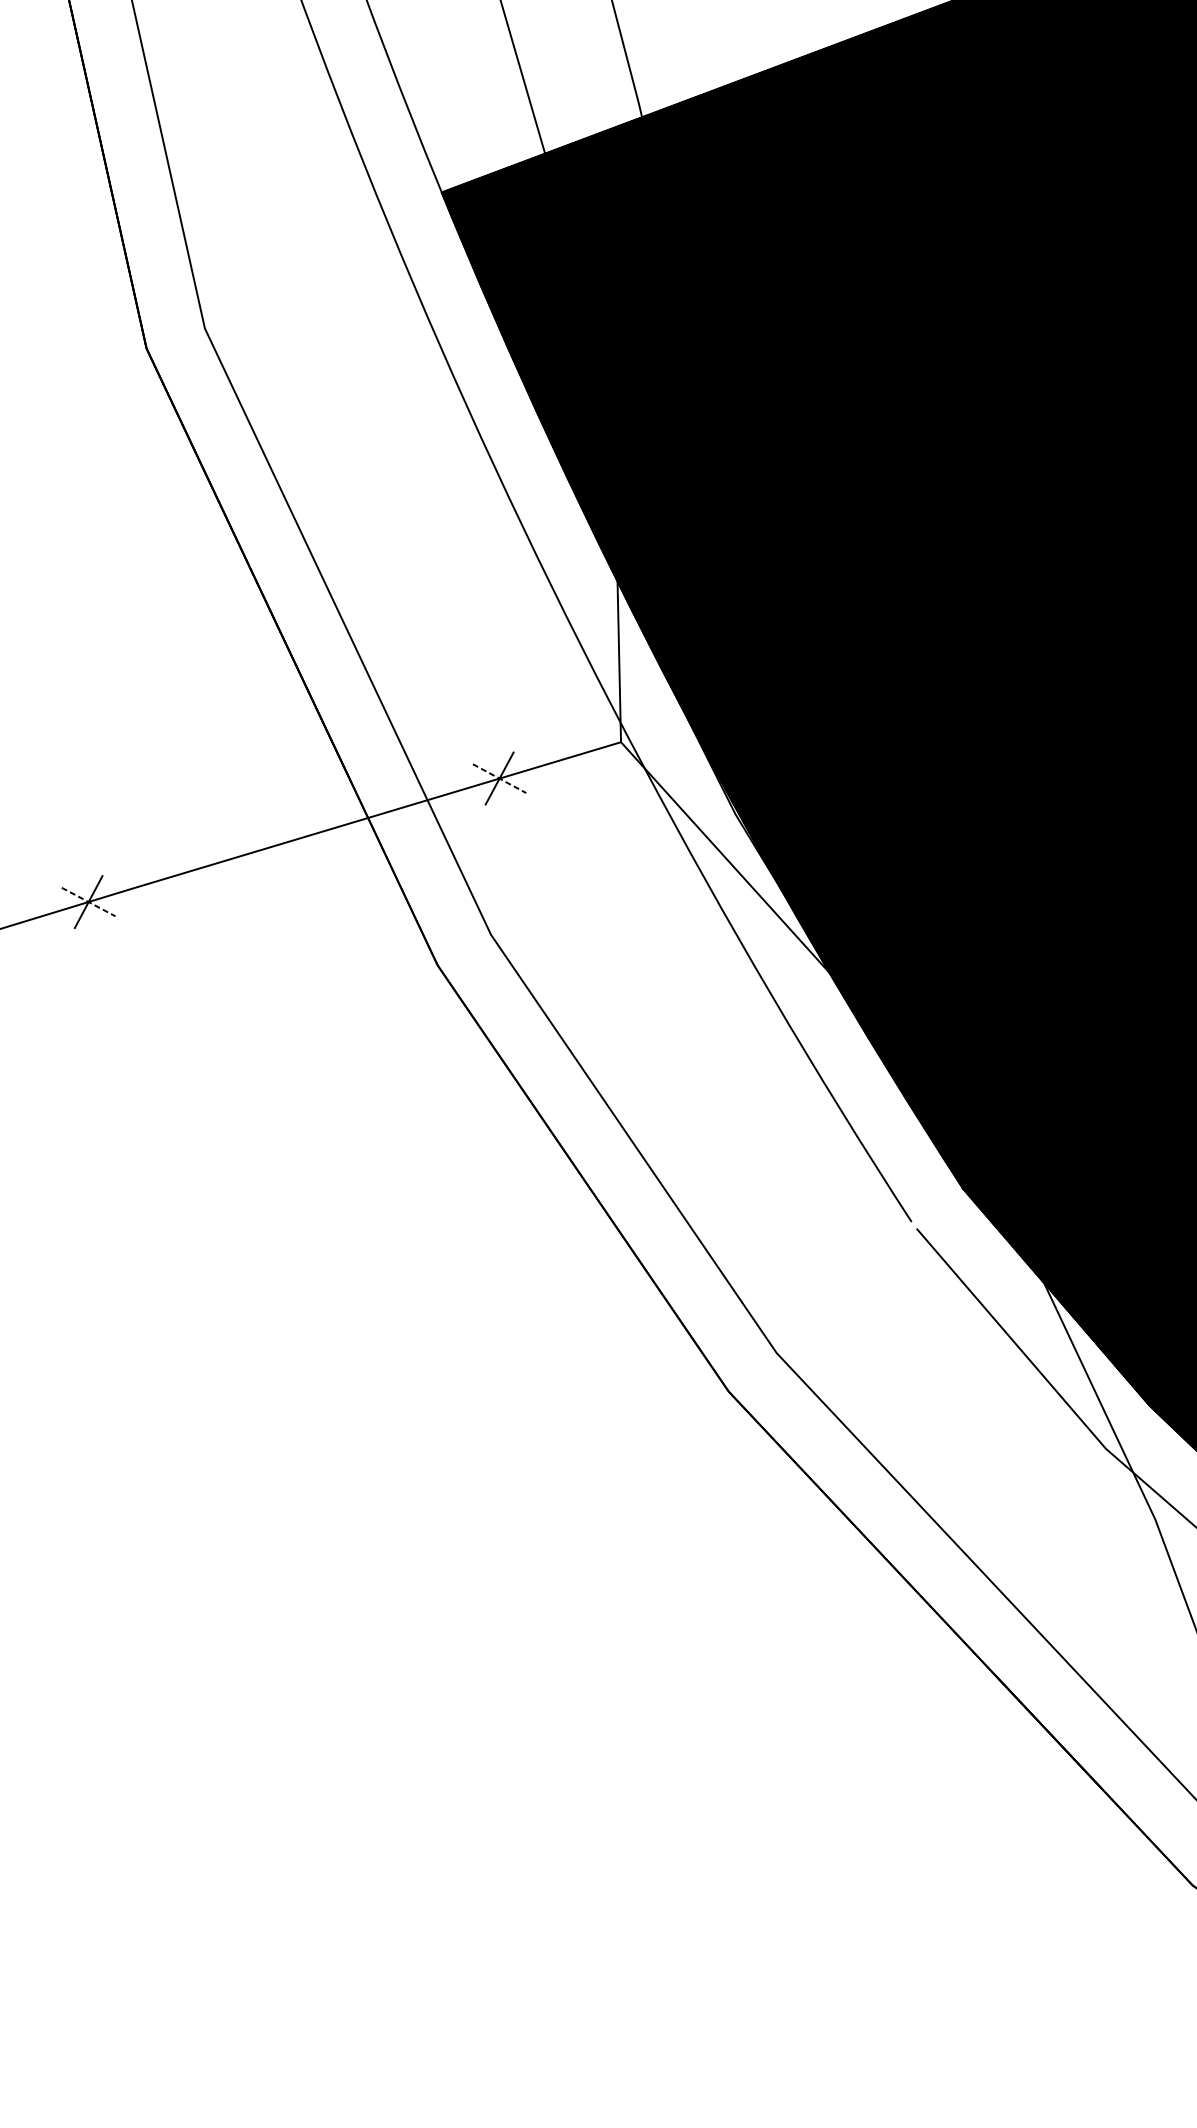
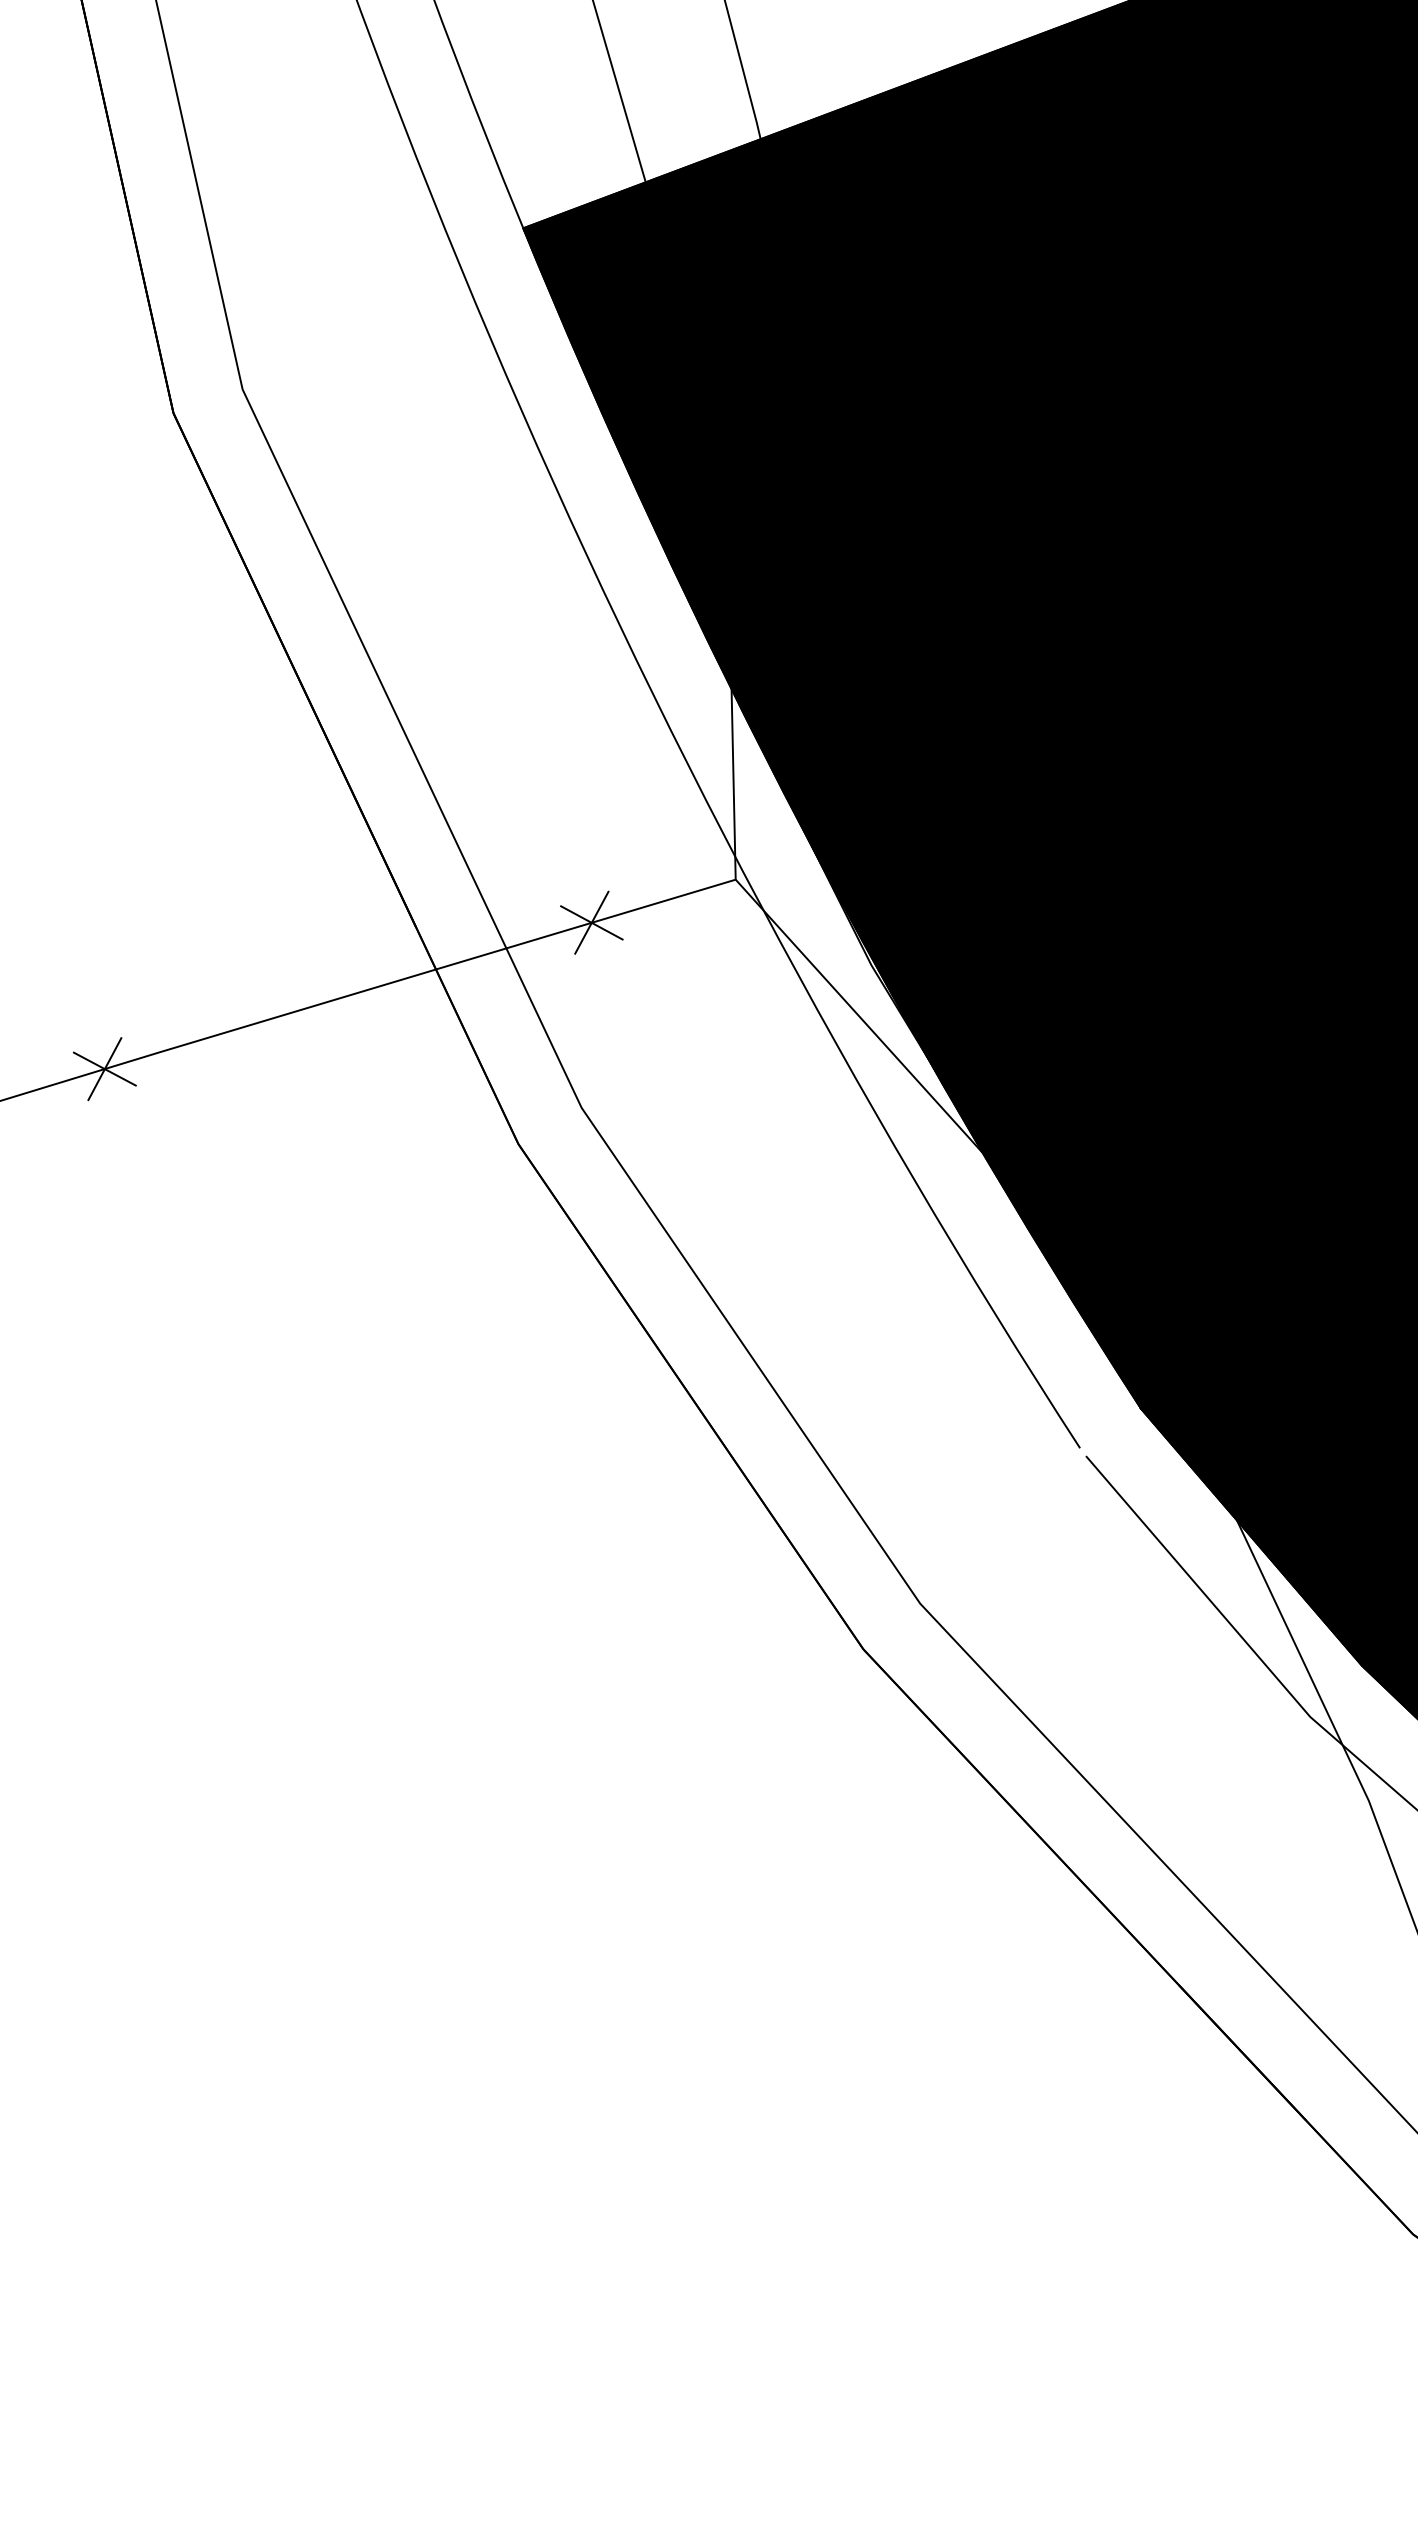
line: (499, 778) -> (591, 922), dashed -> solid
line: (88, 902) -> (104, 1069), dashed -> solid

